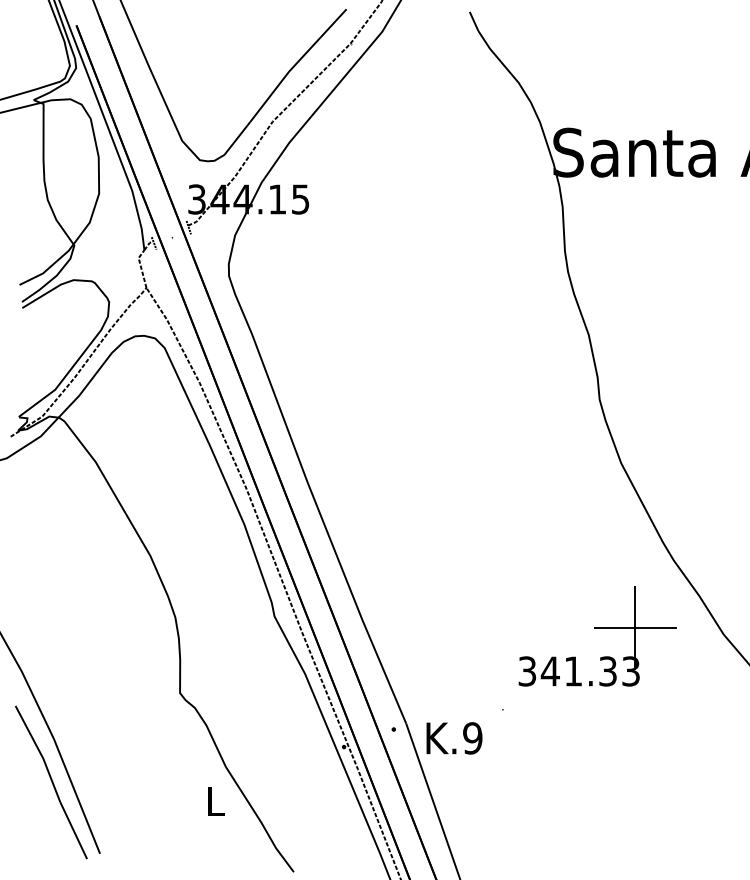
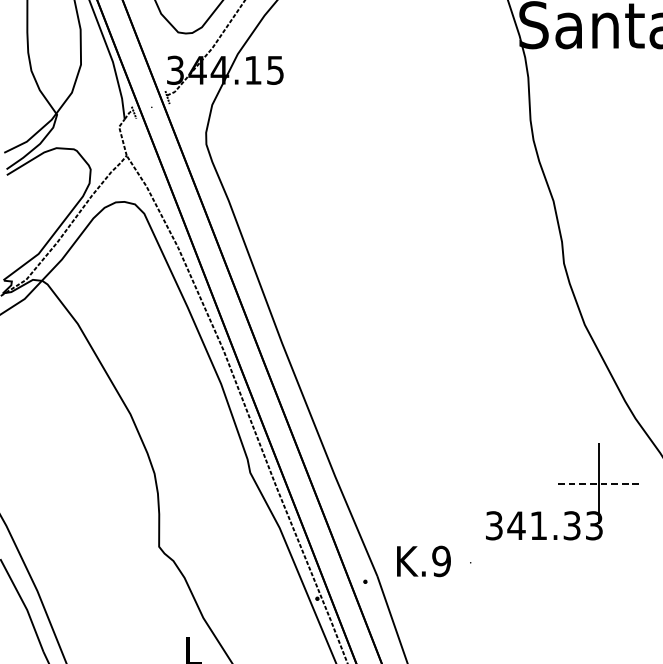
line: (635, 627) -> (598, 483), solid -> dashed
text: (454, 738) -> (423, 561), moved

